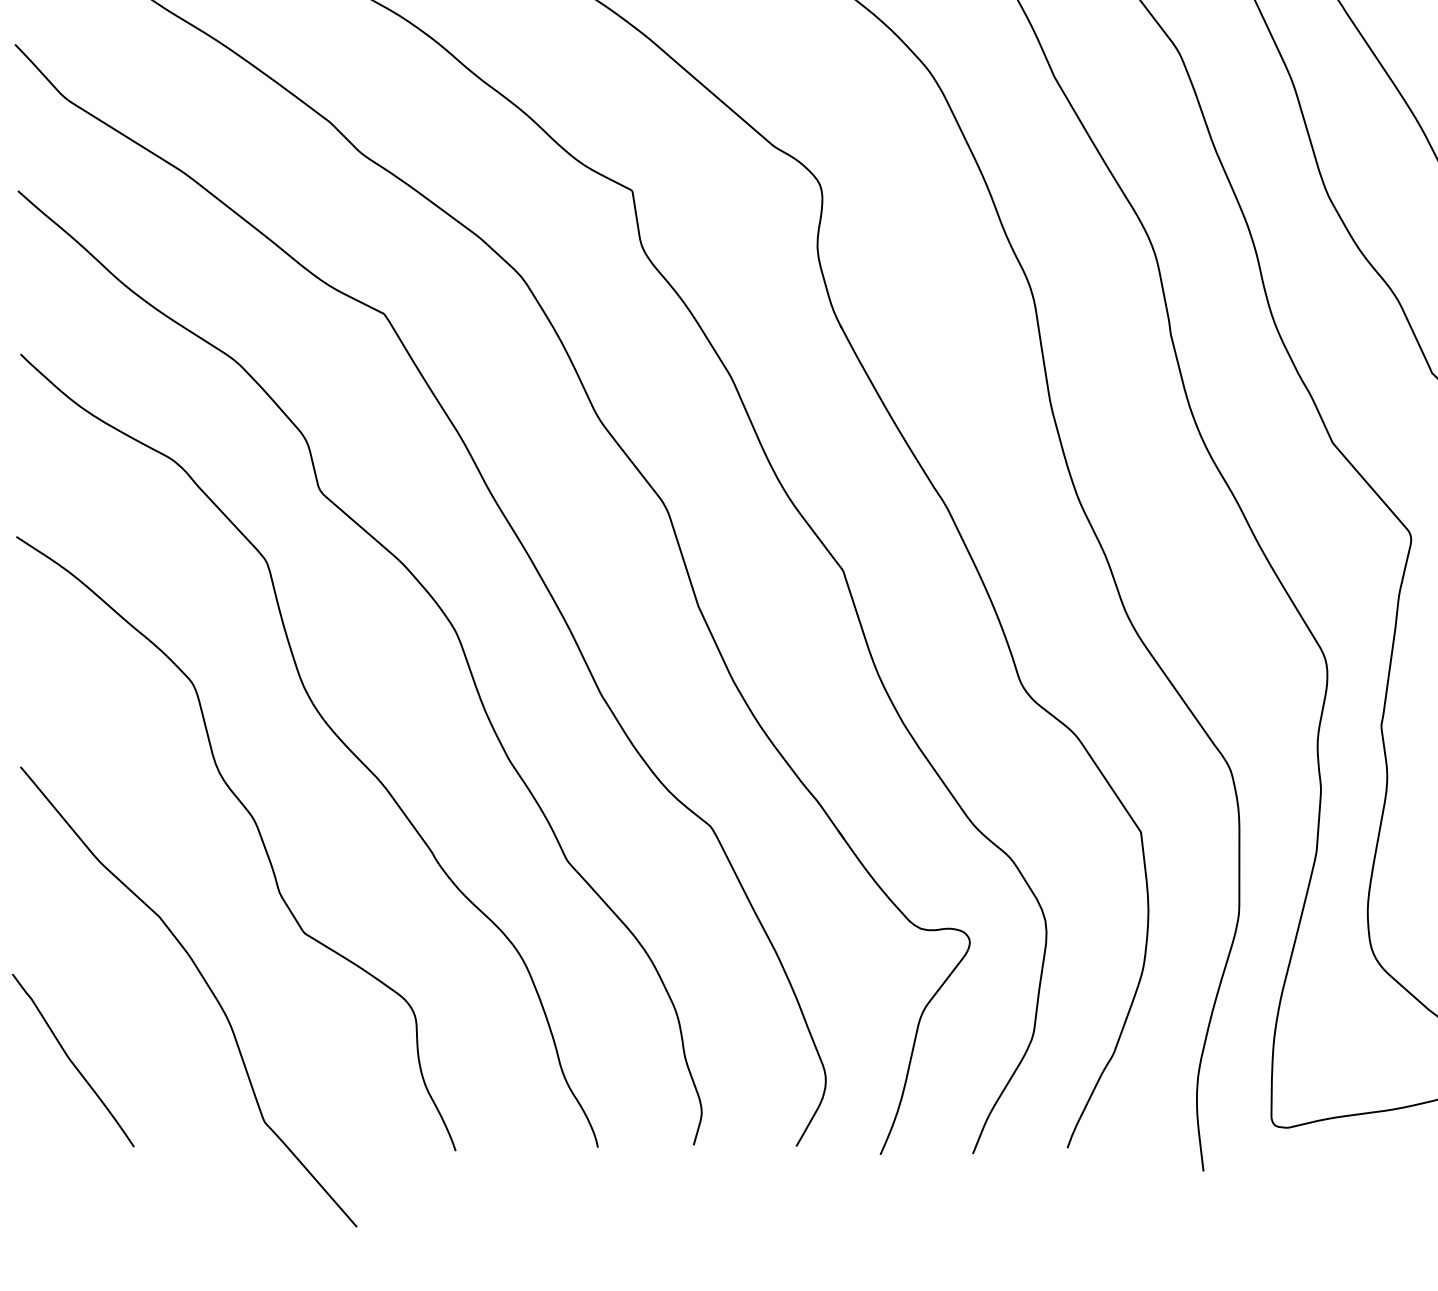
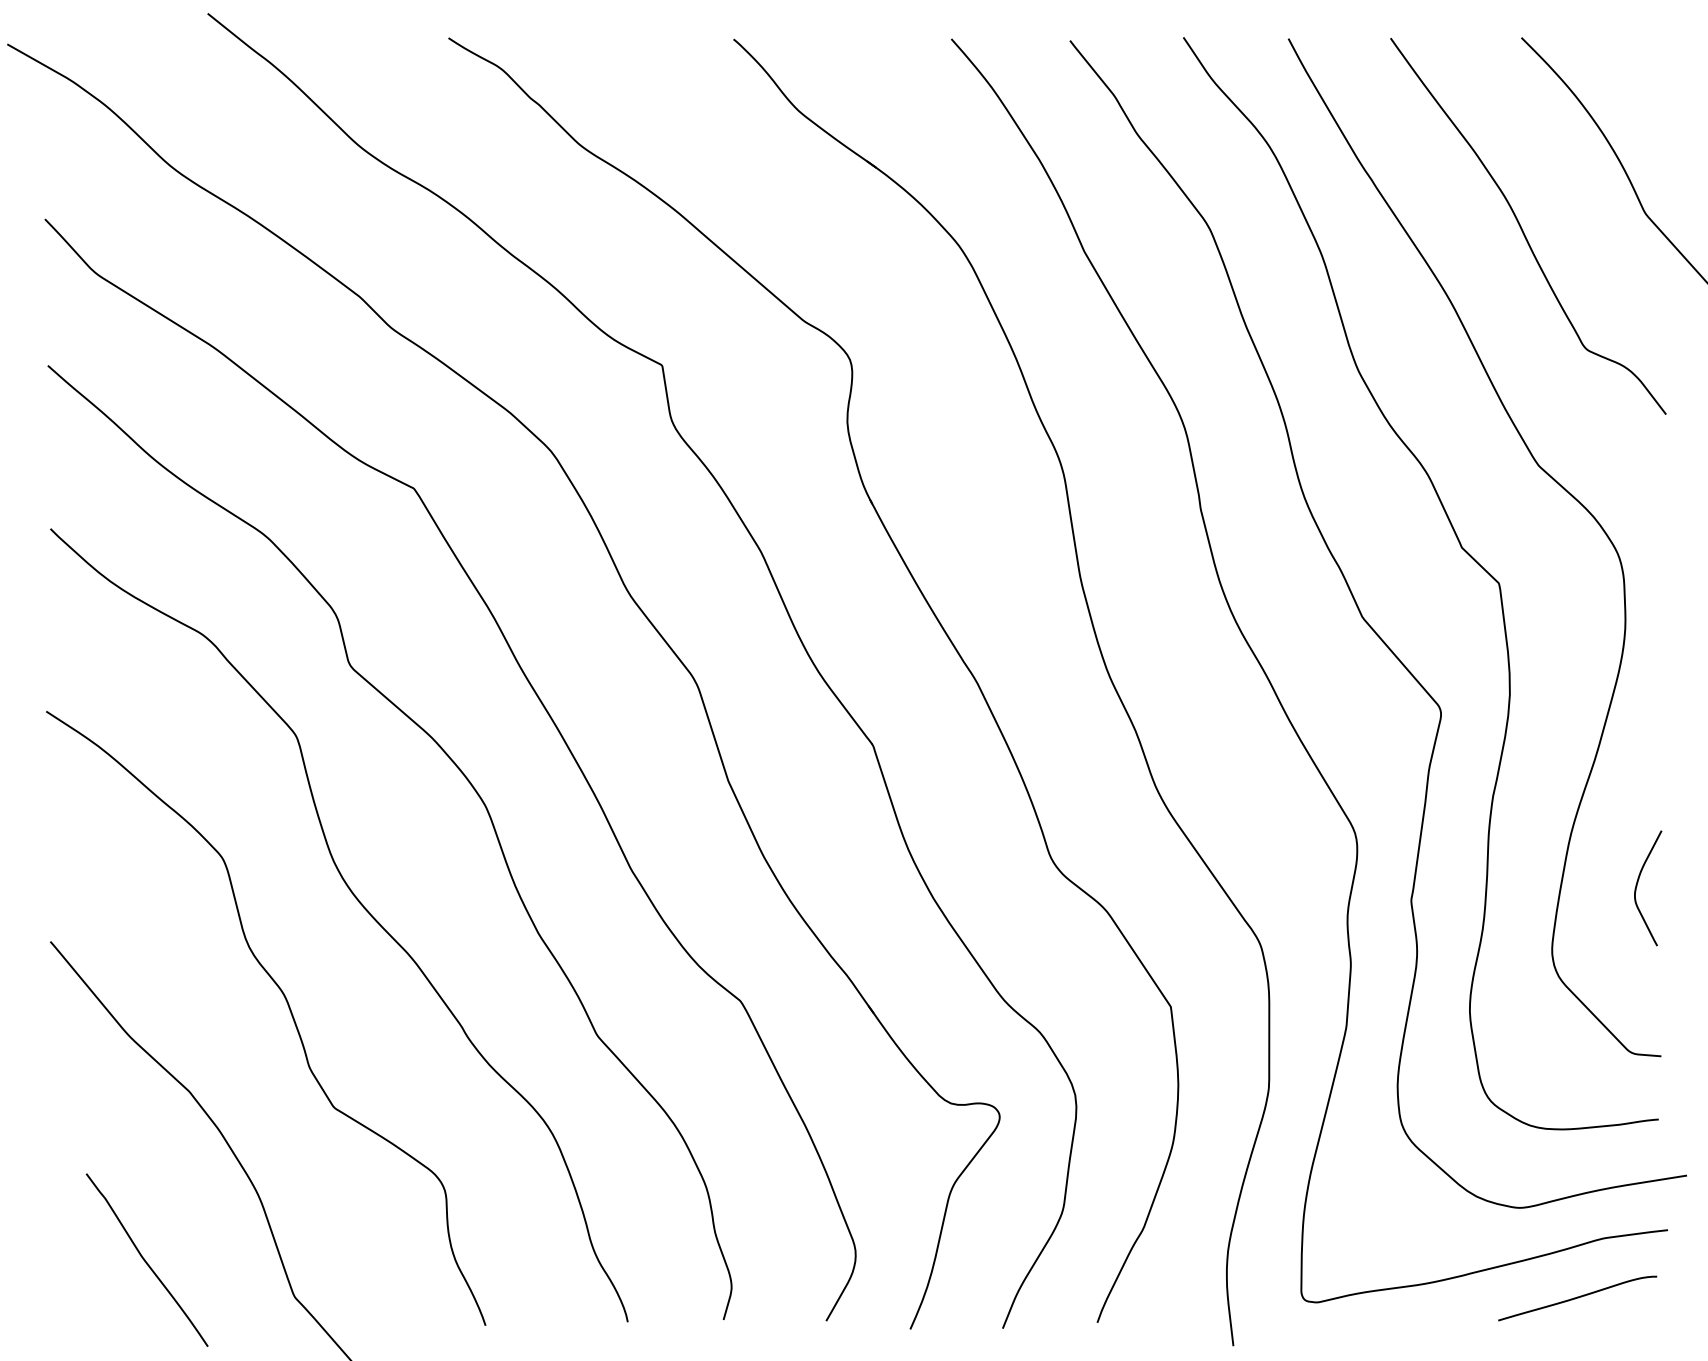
curve: (71, 1059) -> (145, 1259), moved

